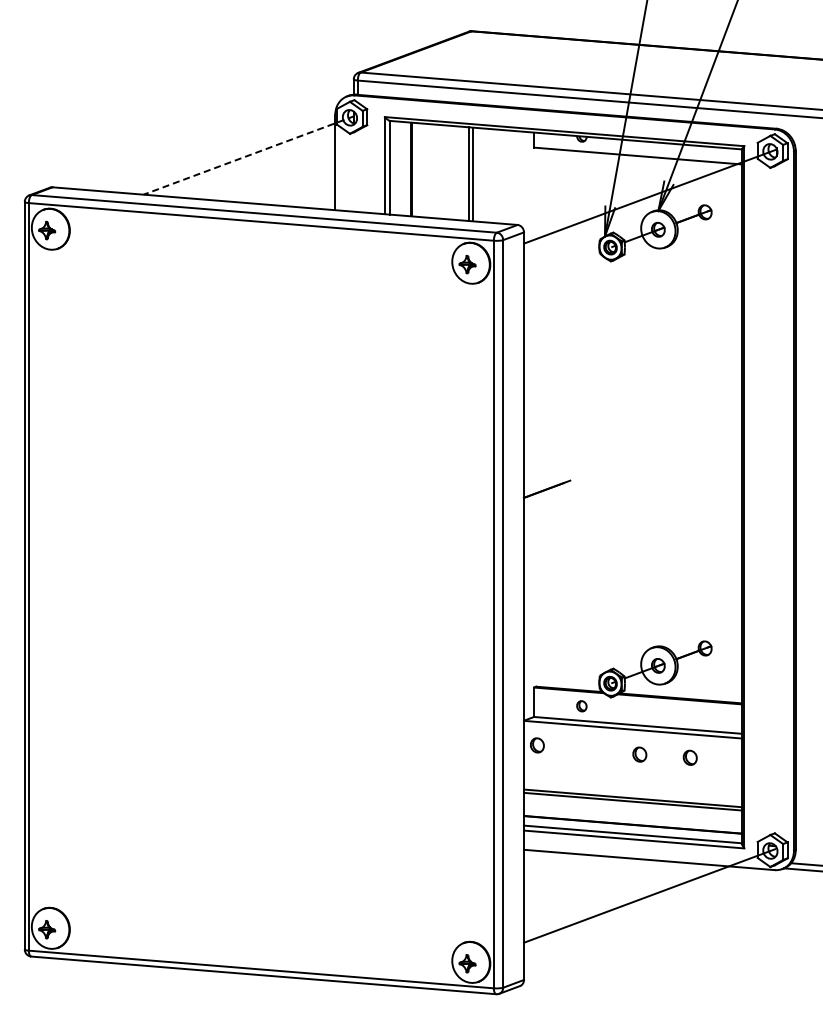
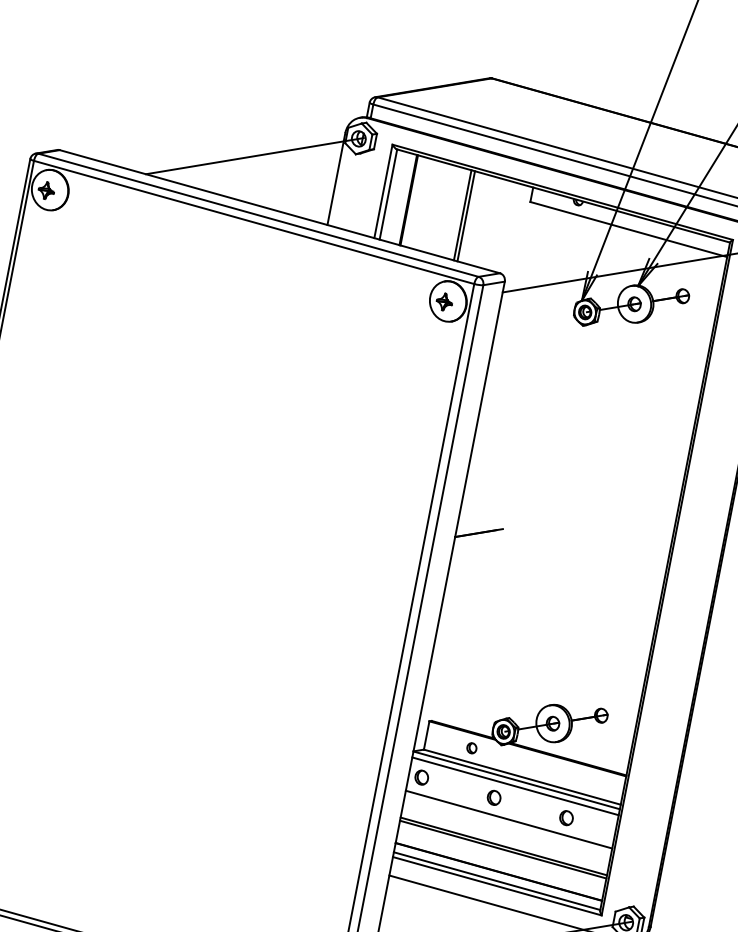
line: (249, 155) -> (255, 156), dashed -> solid
line: (633, 735) -> (516, 786), added
part: (639, 754) -> (493, 797), moved
line: (633, 770) -> (509, 819), added

